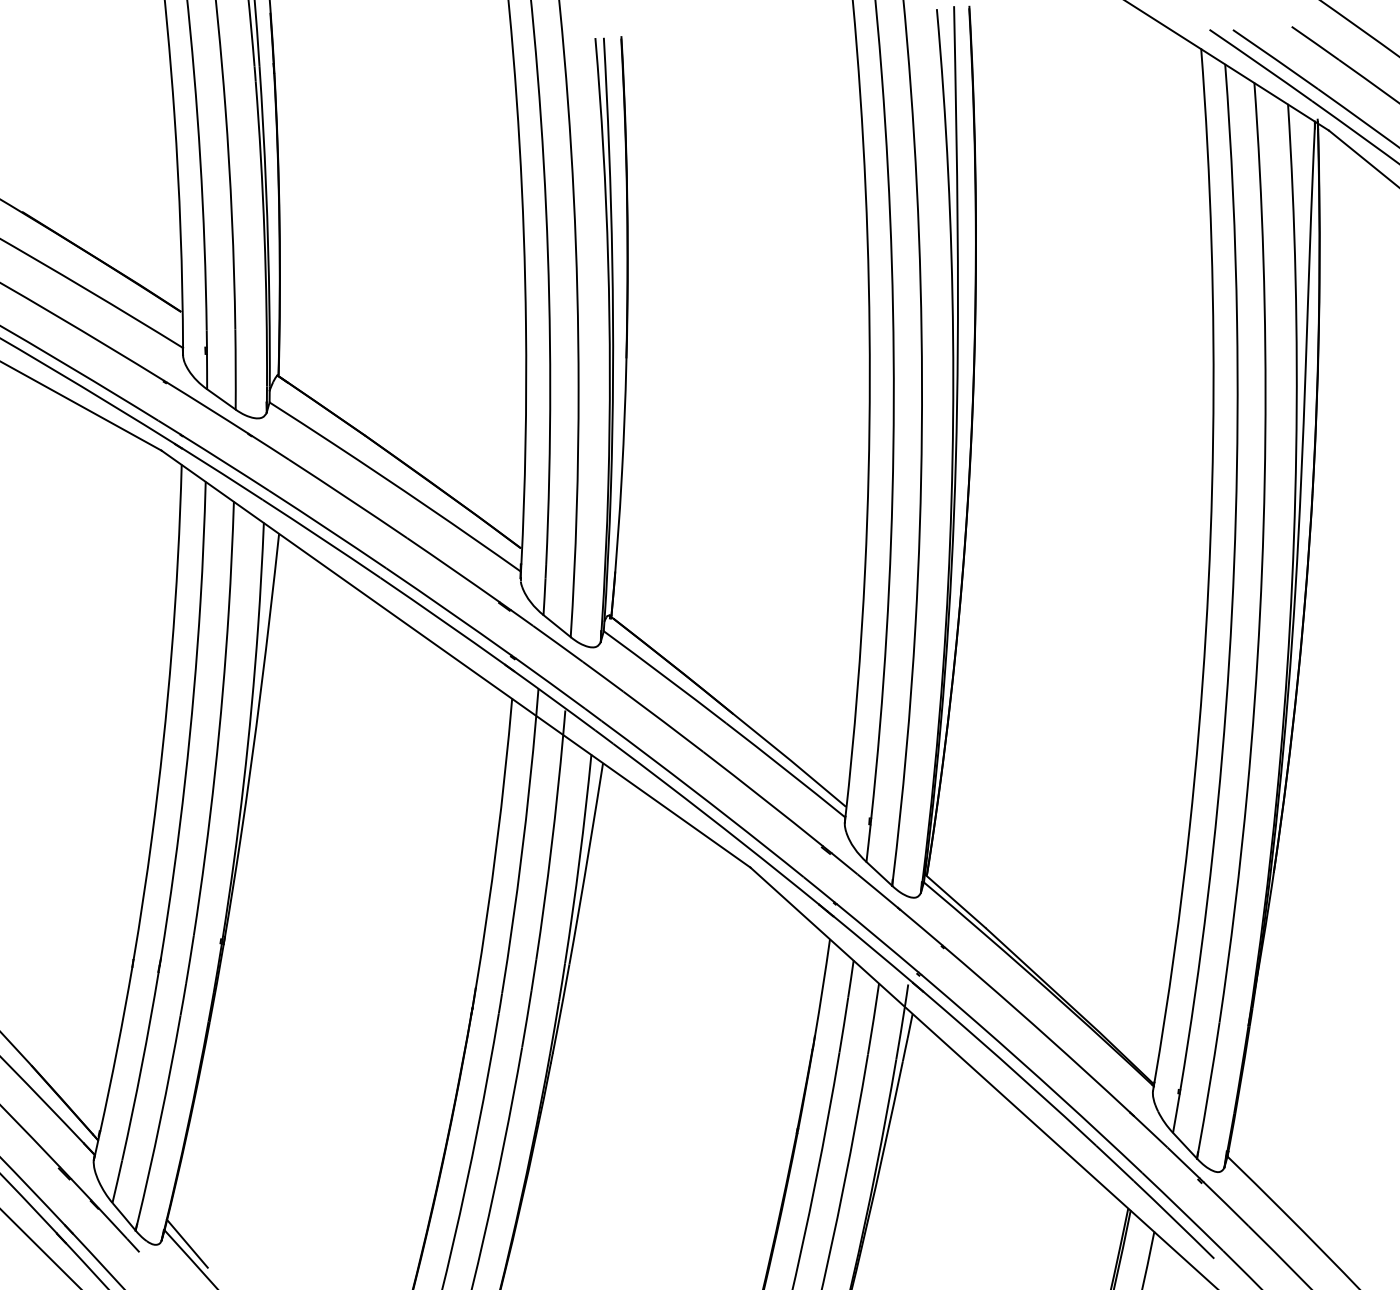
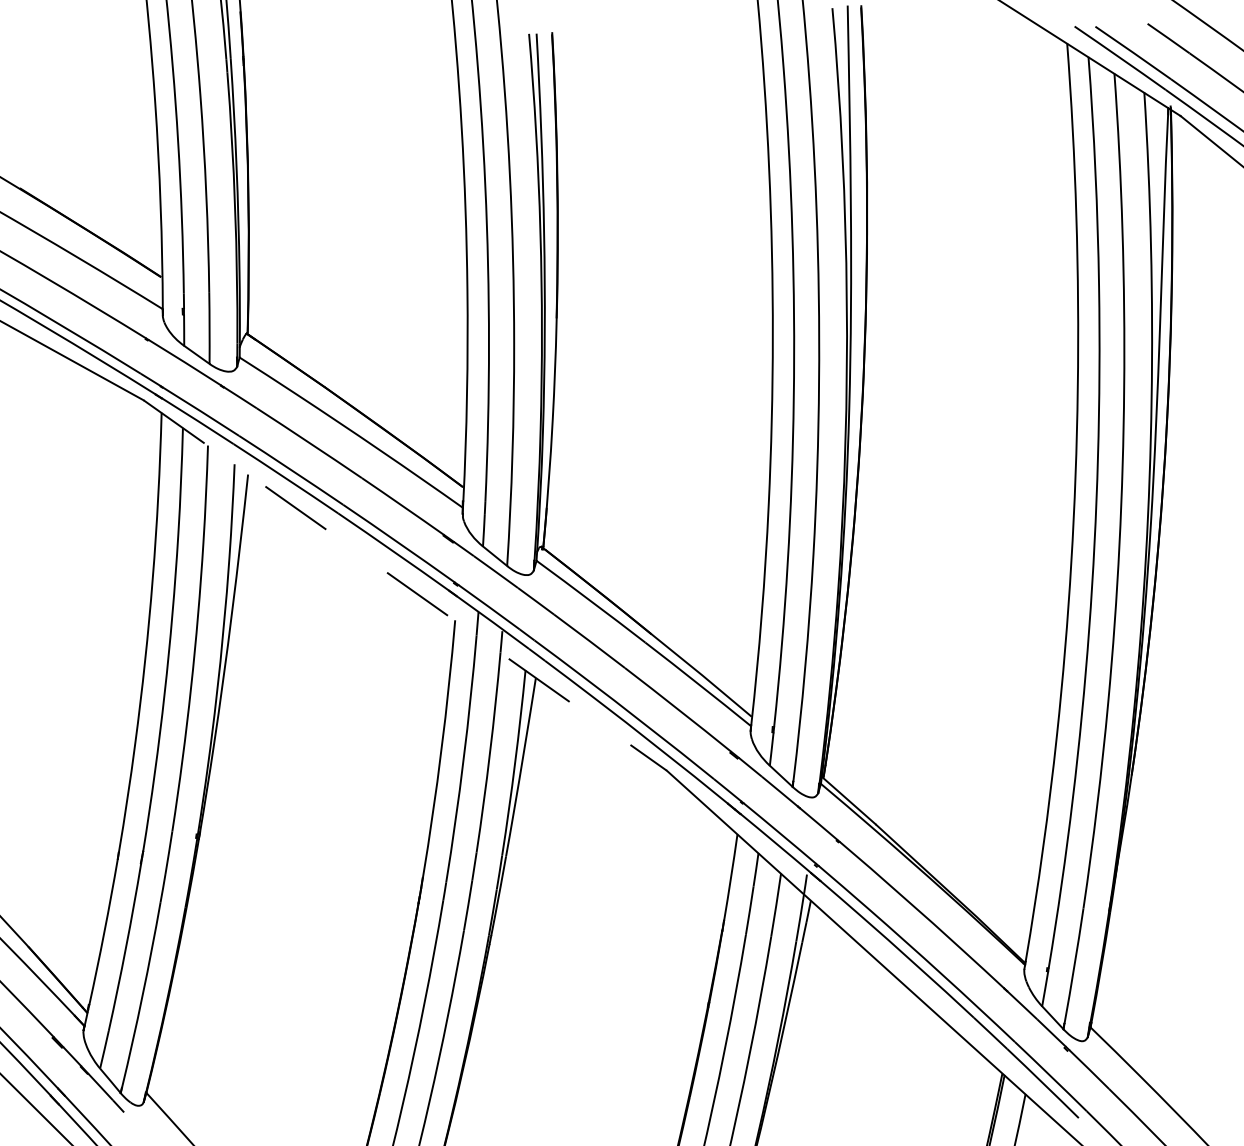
line: (456, 659) -> (405, 585), solid -> dashed
line: (187, 1243) -> (166, 1104), removed

